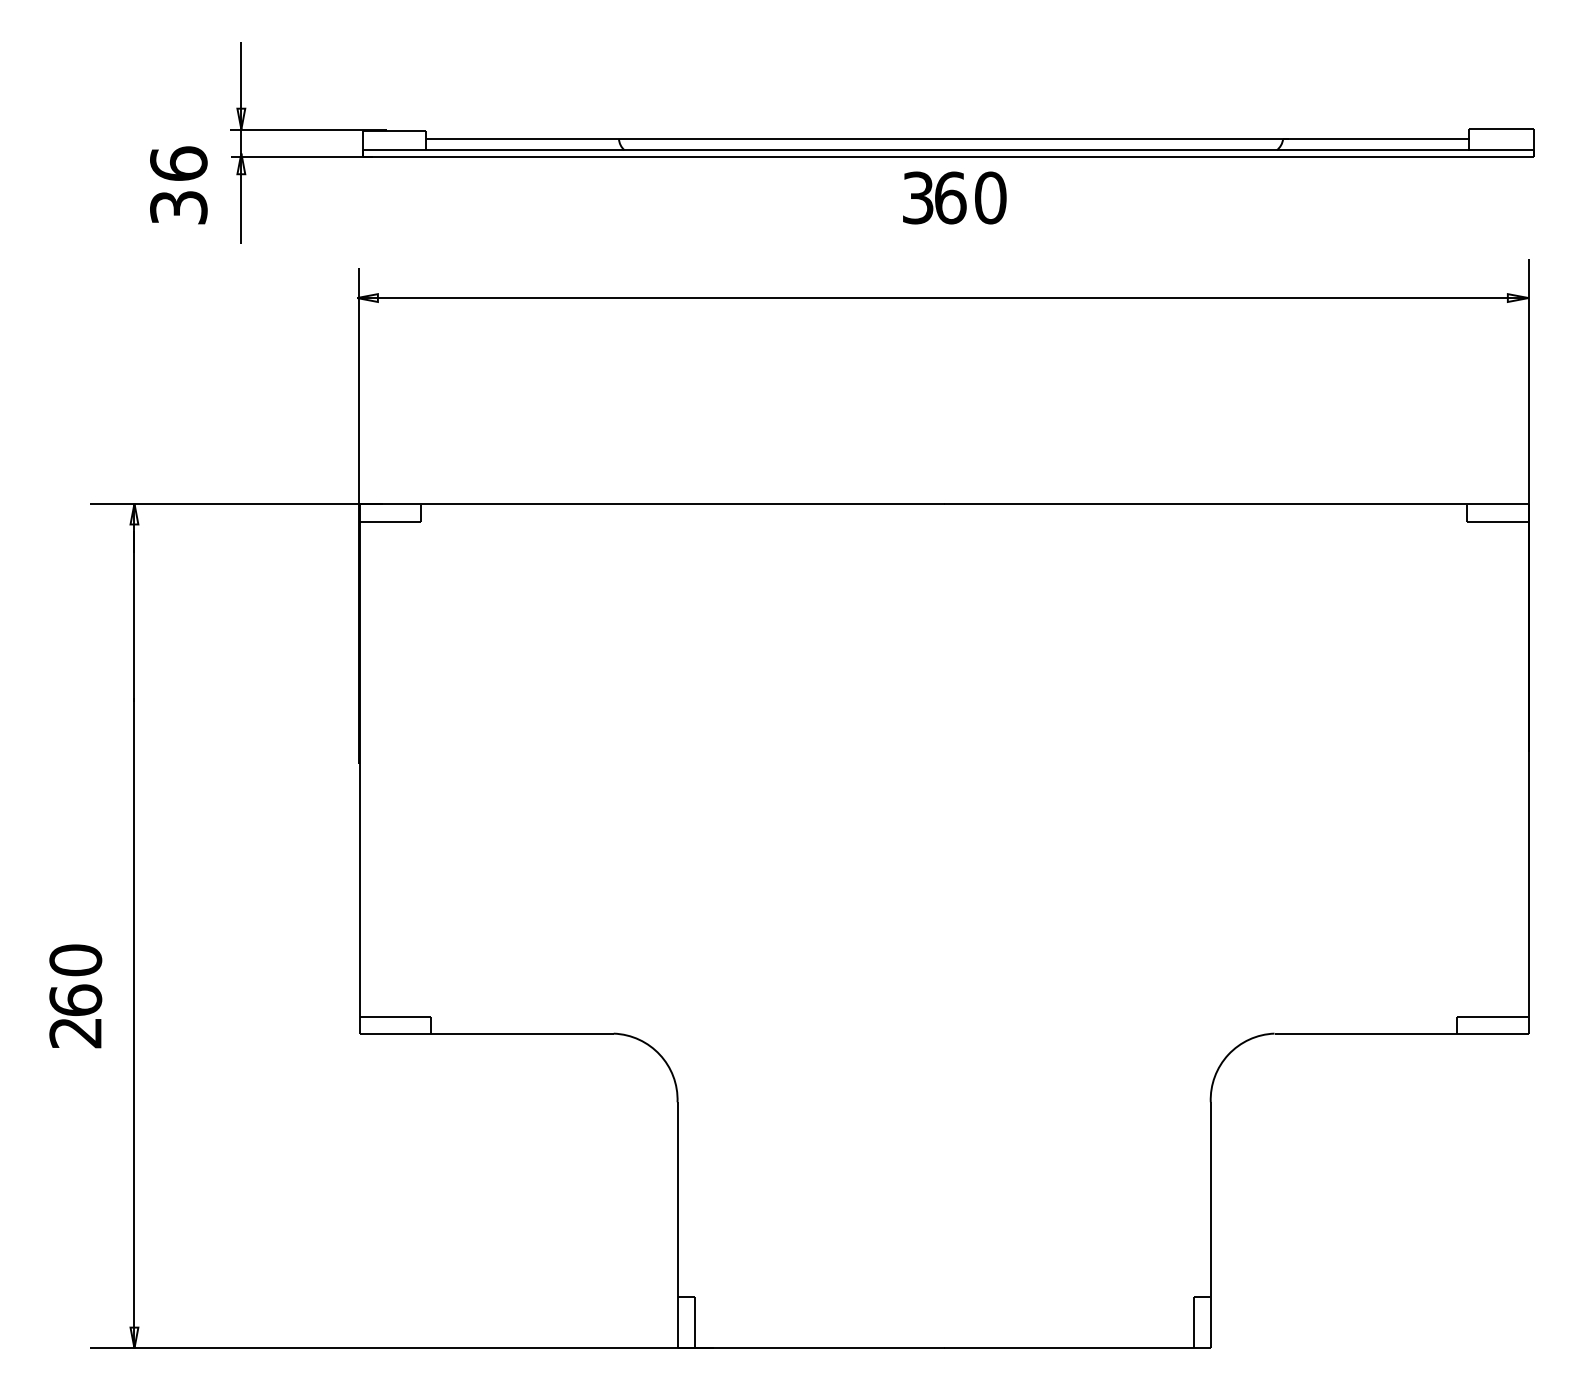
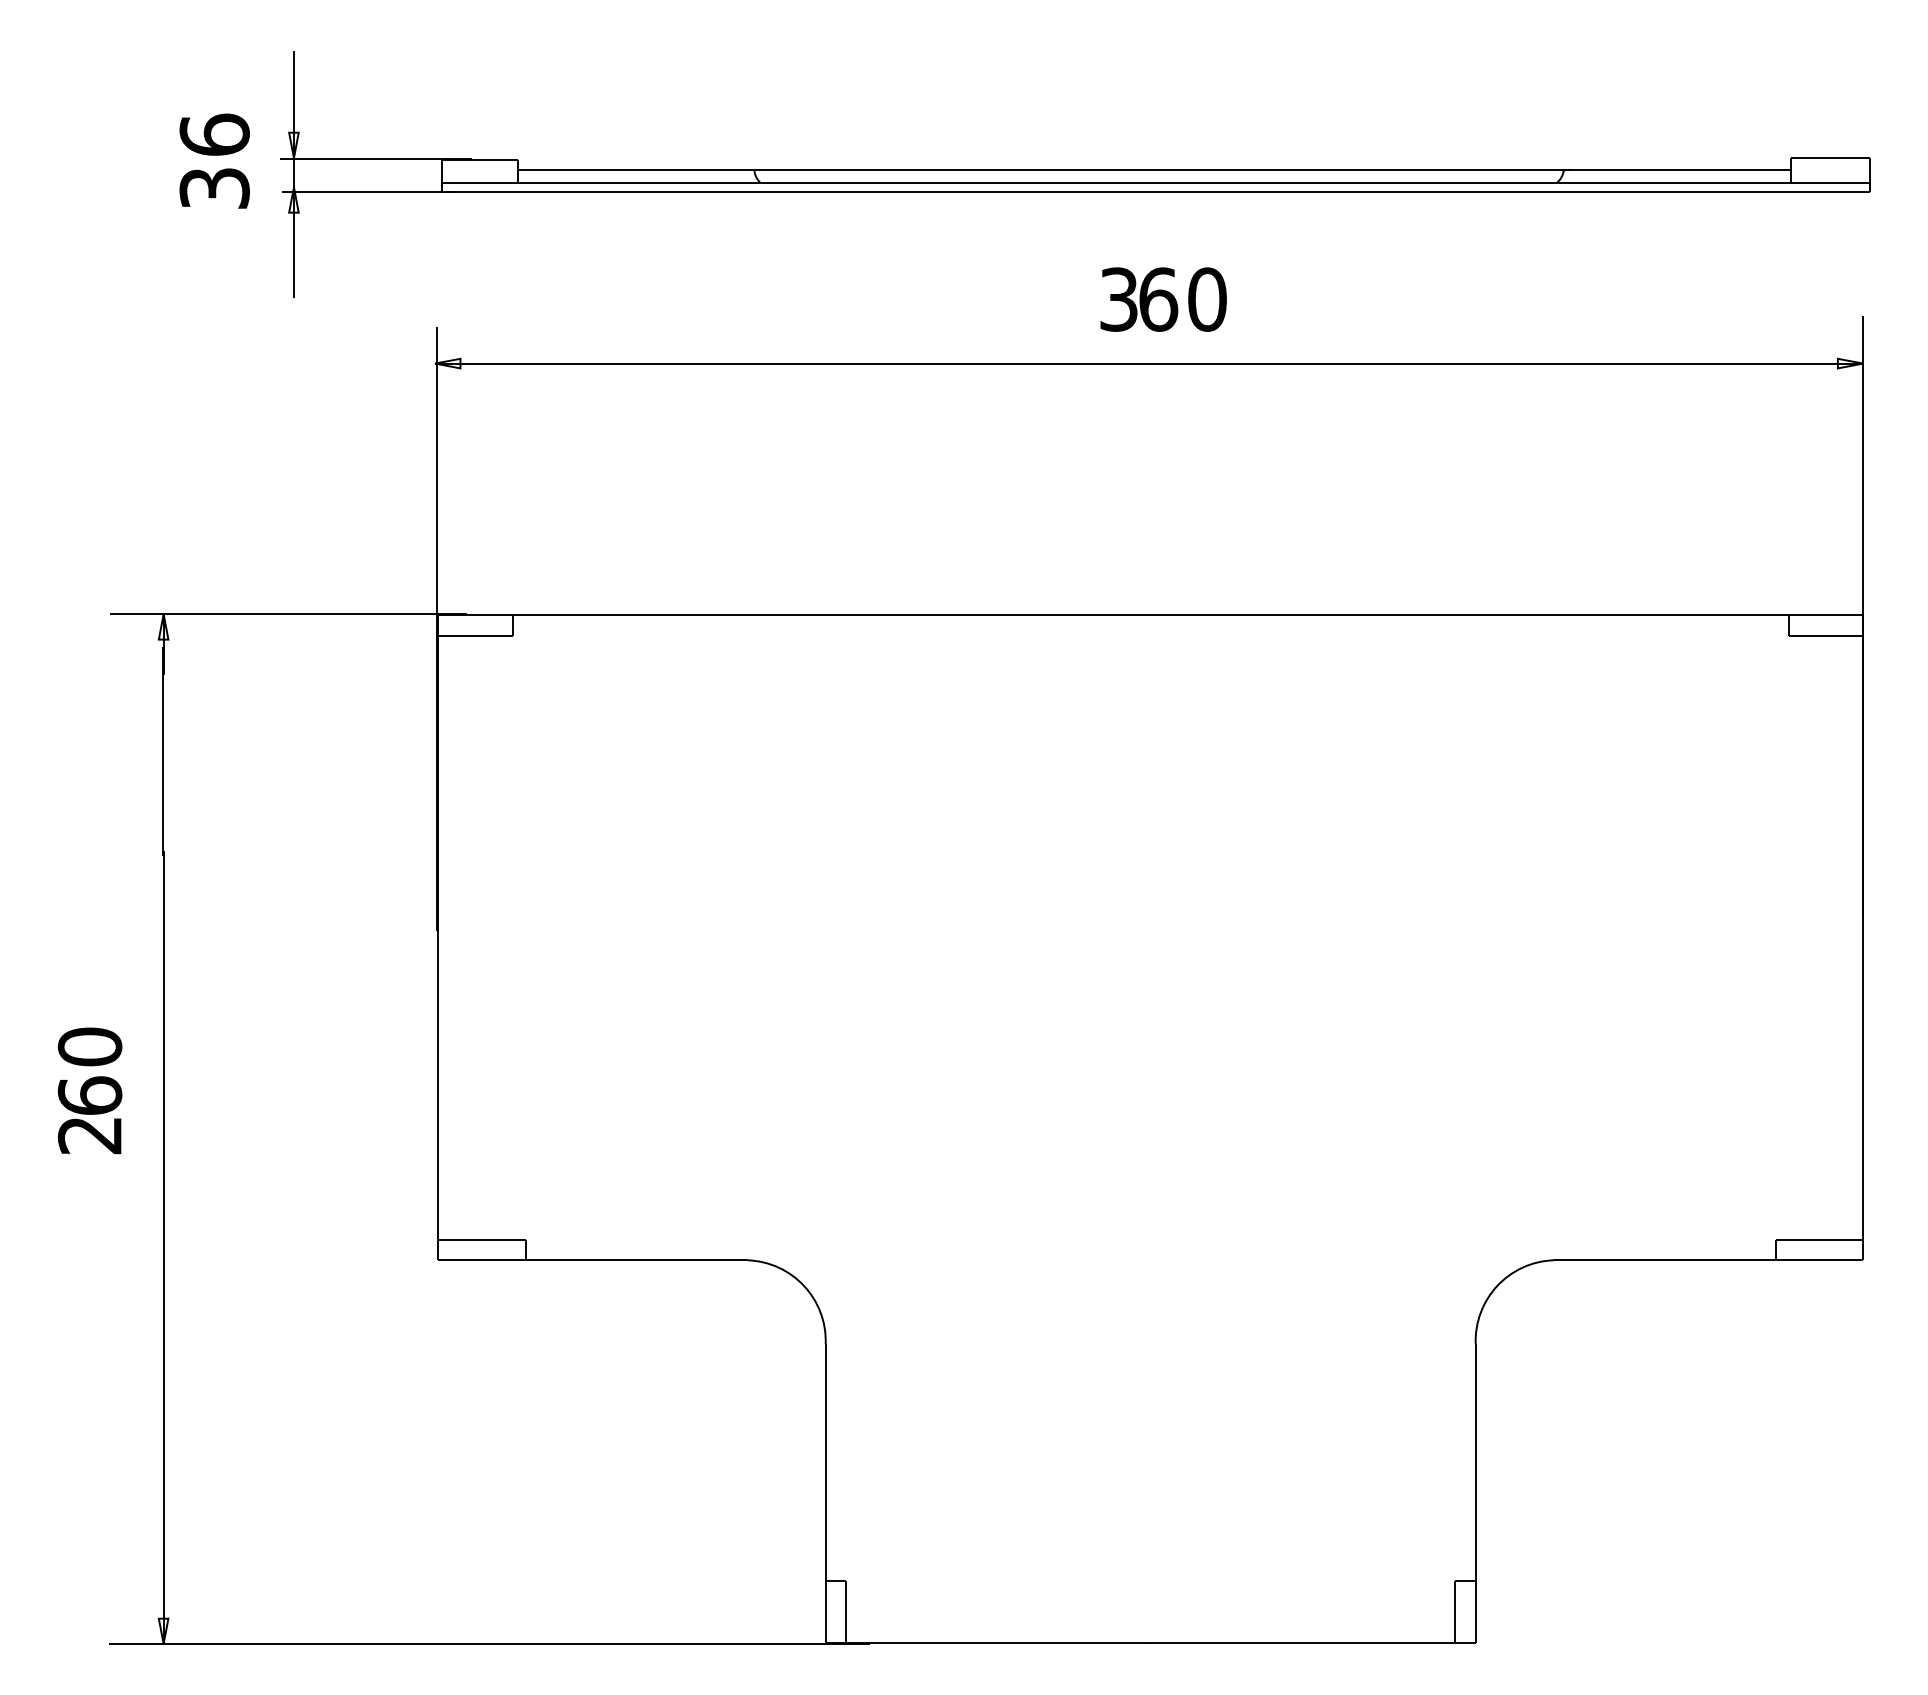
text: (178, 184) -> (214, 160), moved
text: (954, 197) -> (1163, 299), moved
text: (75, 996) -> (89, 1090), moved

